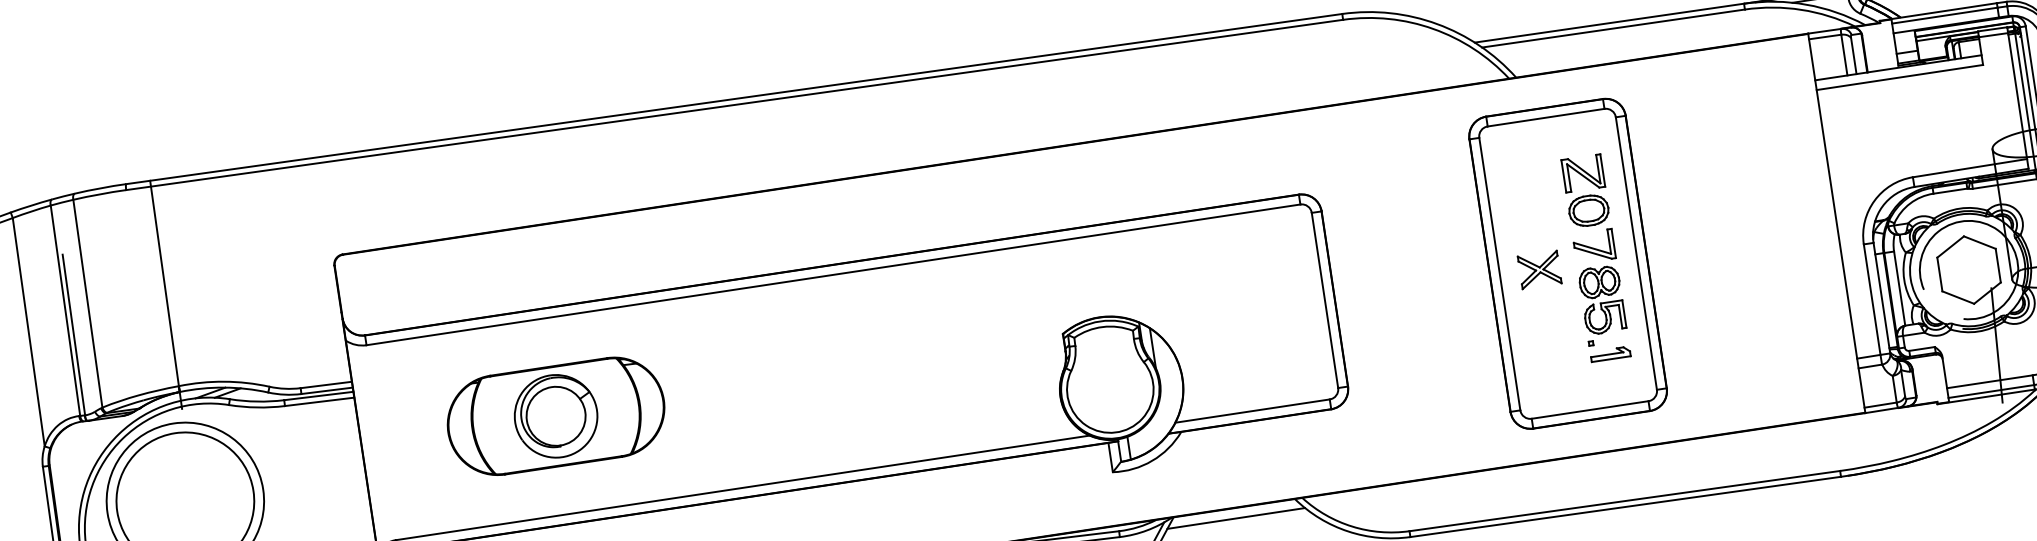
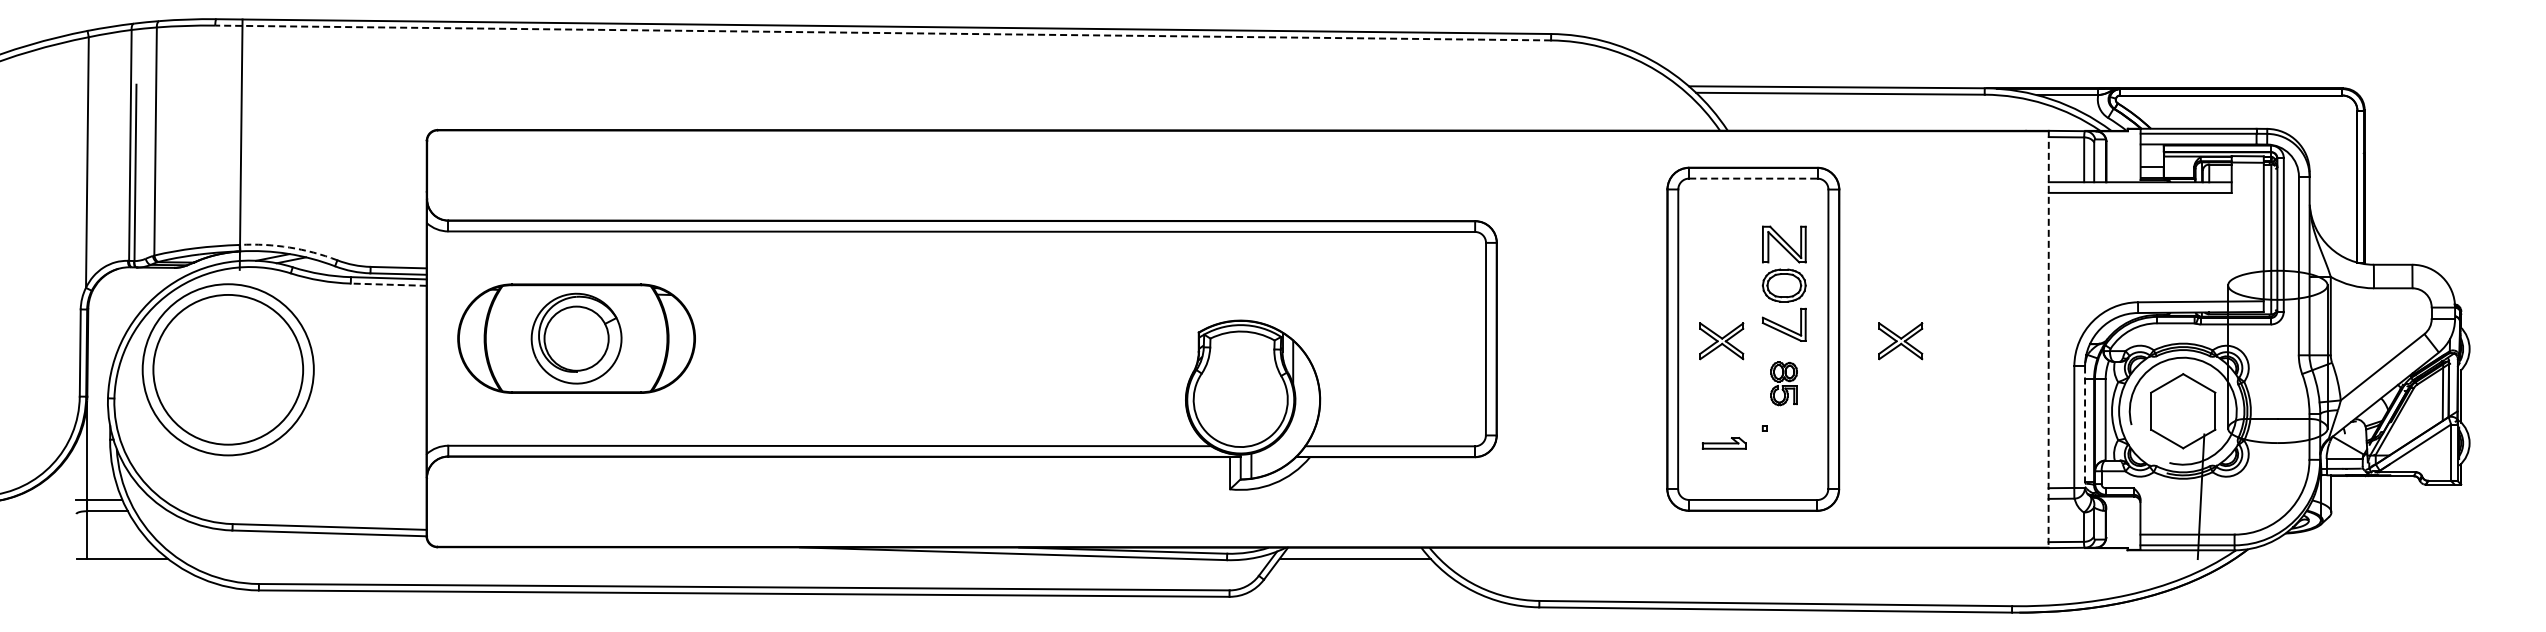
line: (735, 105) -> (883, 33), solid -> dashed
line: (1546, 117) -> (1753, 178), solid -> dashed
line: (1836, 223) -> (2048, 339), solid -> dashed
part: (1702, 245) -> (1900, 341), added
line: (1882, 298) -> (2085, 427), solid -> dashed
part: (1601, 299) -> (1783, 383), size x0.6
part: (1609, 354) -> (1723, 443), moved
arc: (224, 381) -> (289, 247), solid -> dashed
line: (319, 401) -> (388, 284), solid -> dashed
part: (555, 416) -> (576, 338), moved

